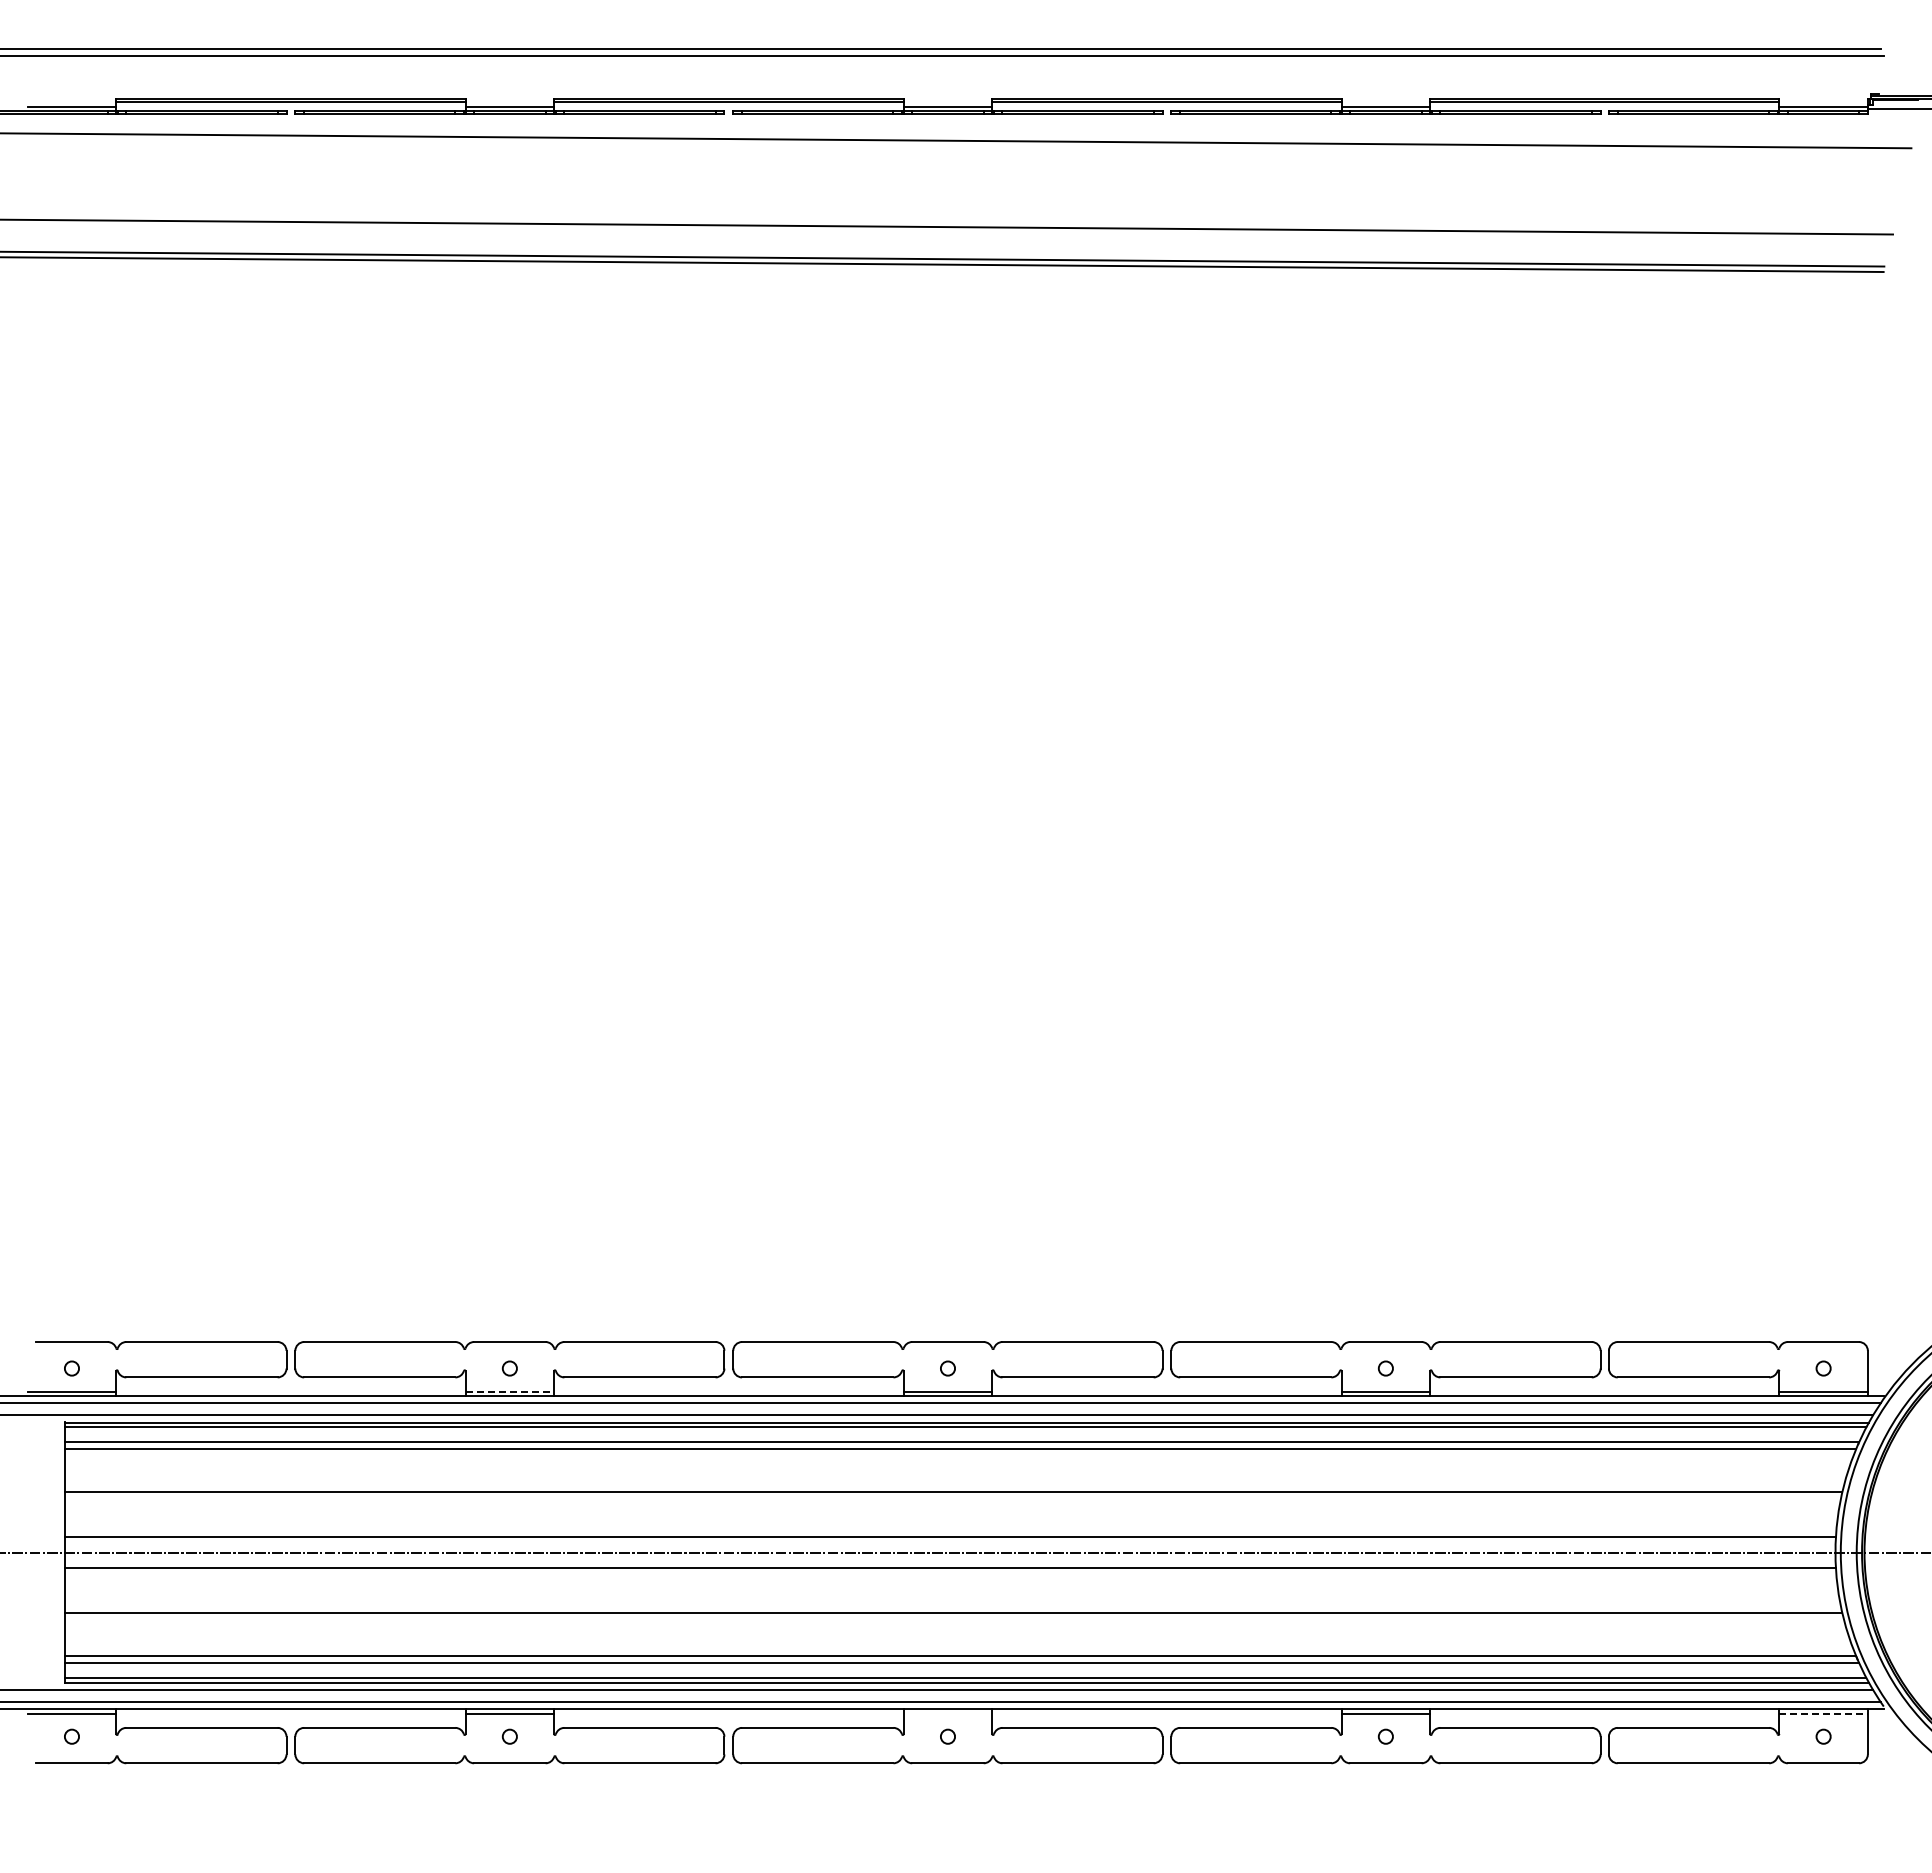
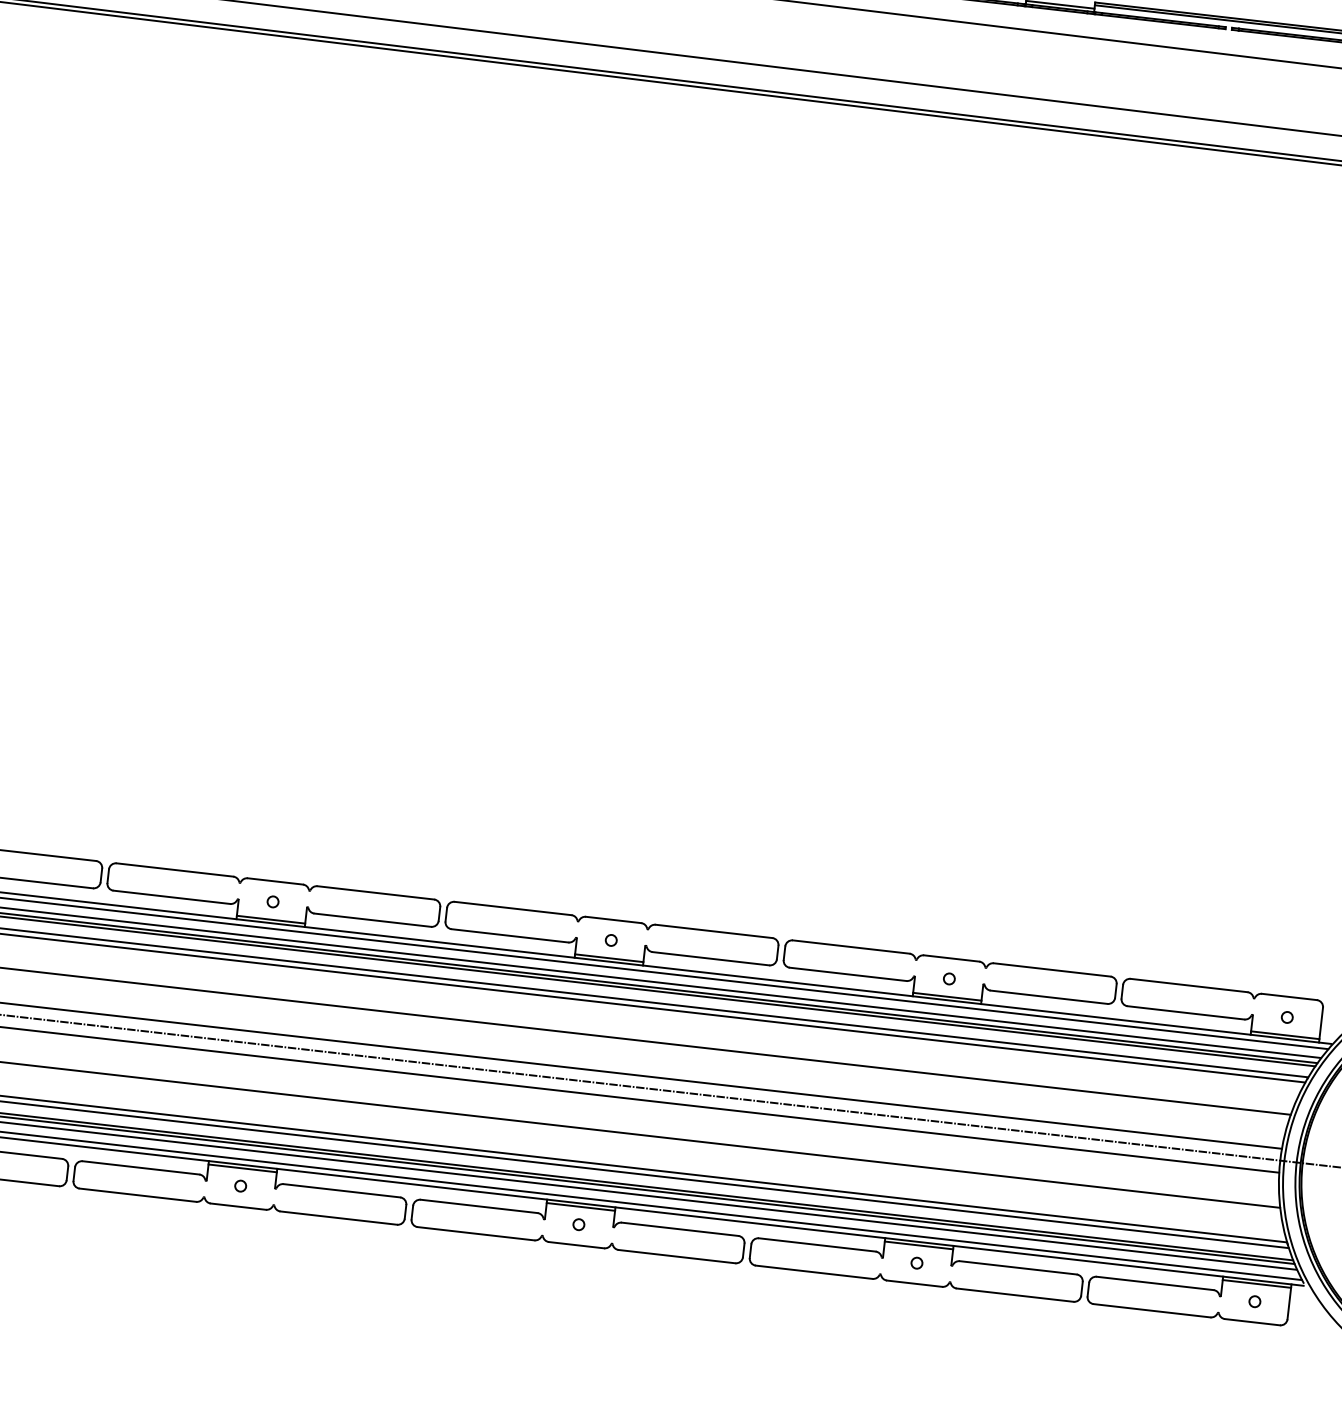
line: (510, 1391) -> (271, 919), dashed -> solid
line: (947, 1713) -> (580, 1206), added
line: (1824, 1713) -> (1257, 1283), dashed -> solid

